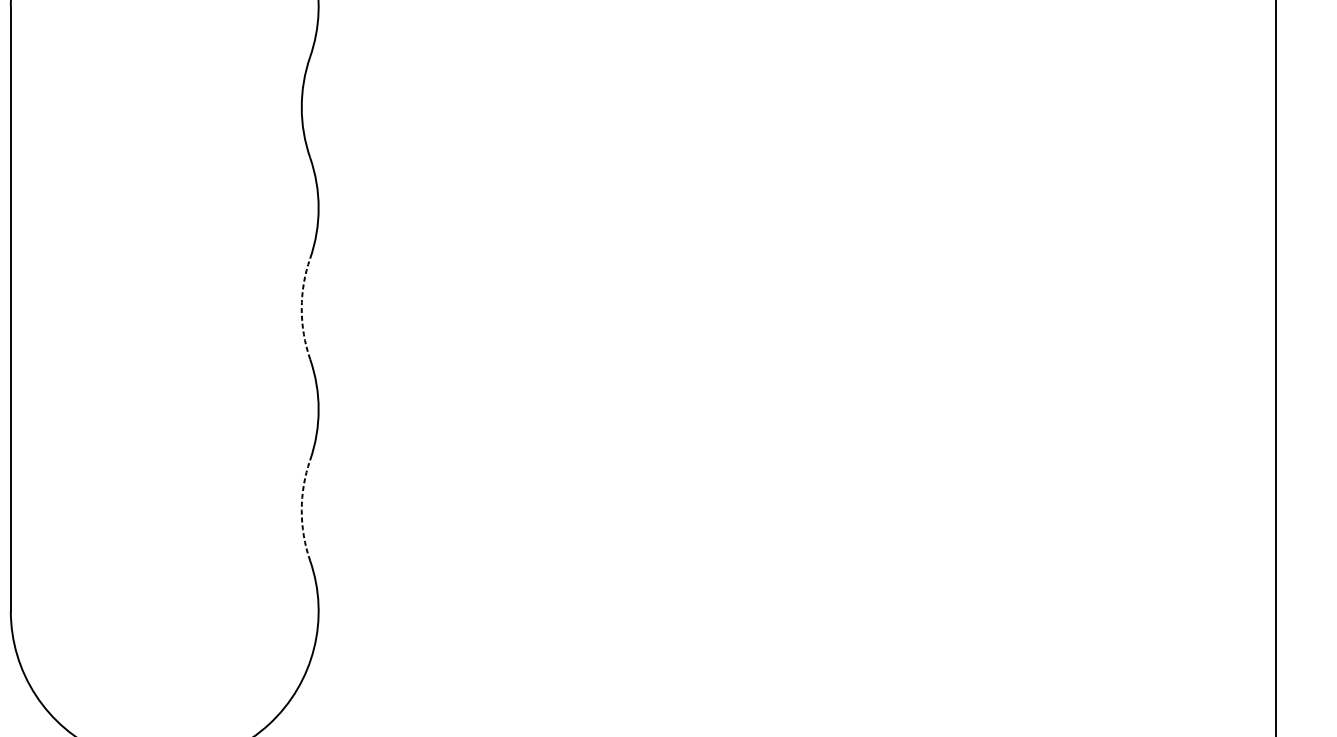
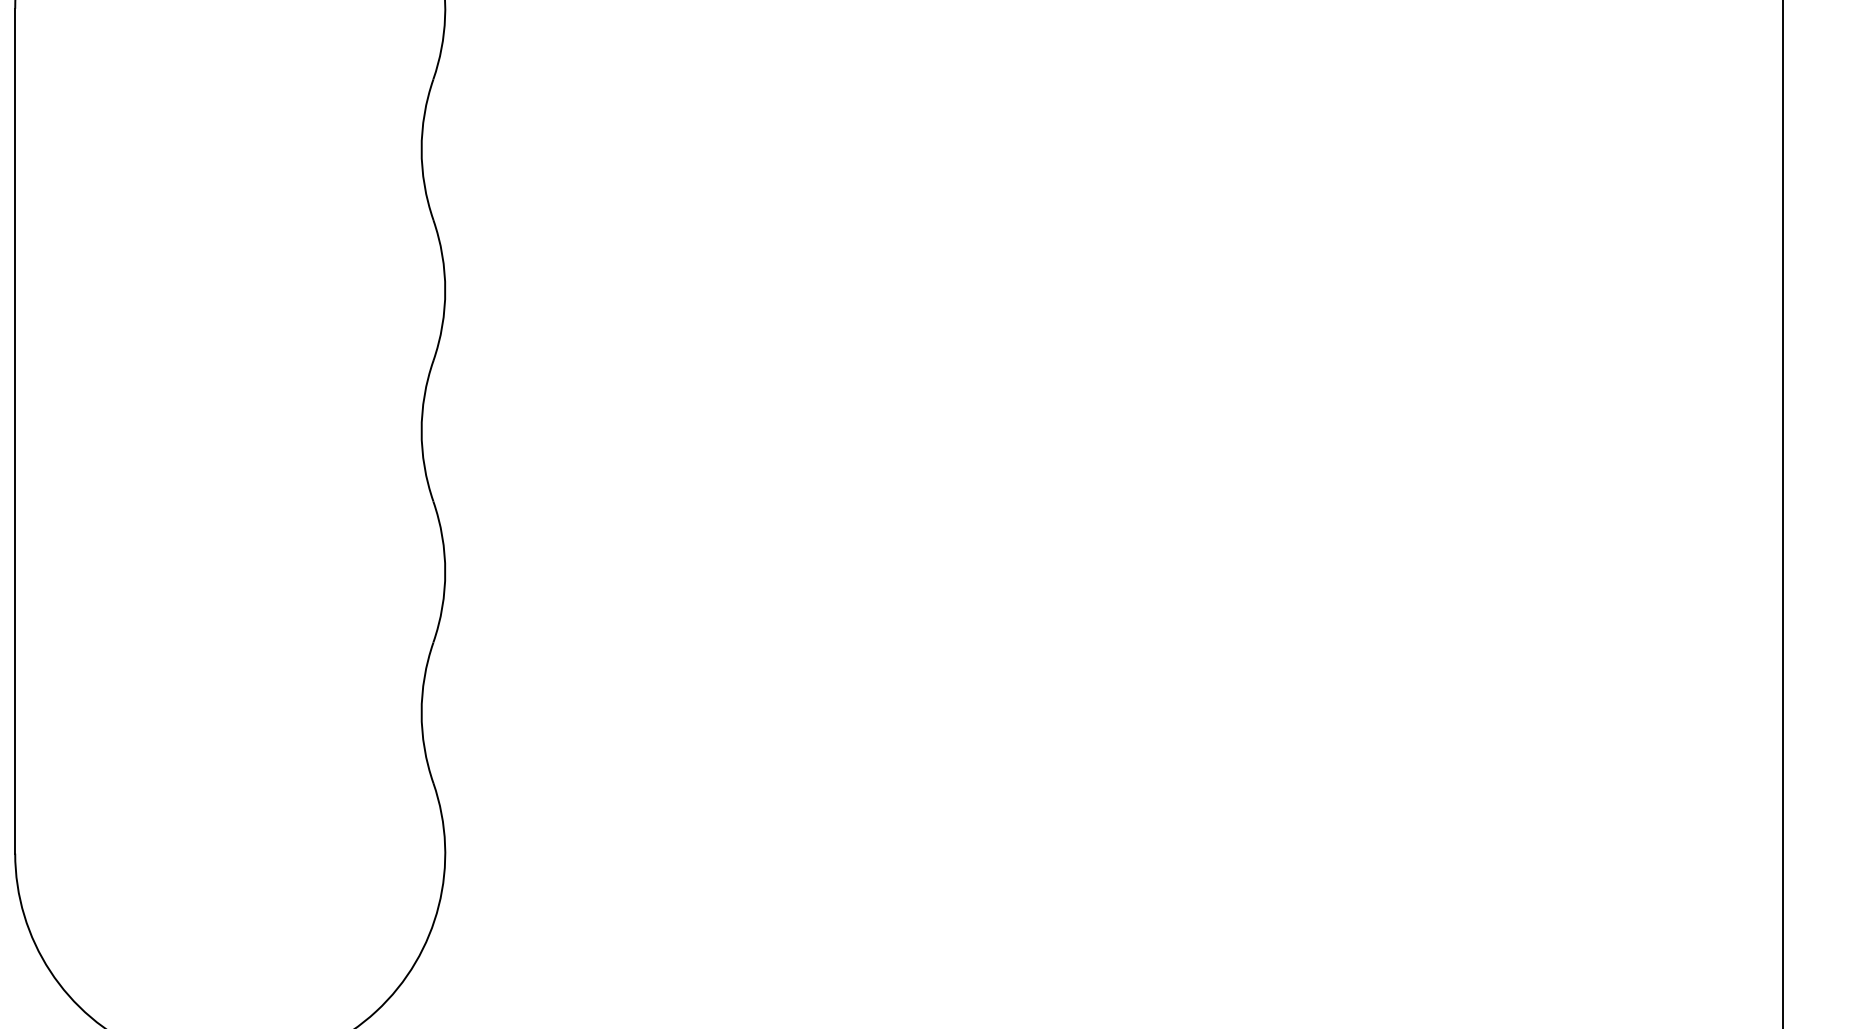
arc: (301, 309) -> (421, 431), dashed -> solid
arc: (301, 510) -> (421, 712), dashed -> solid

